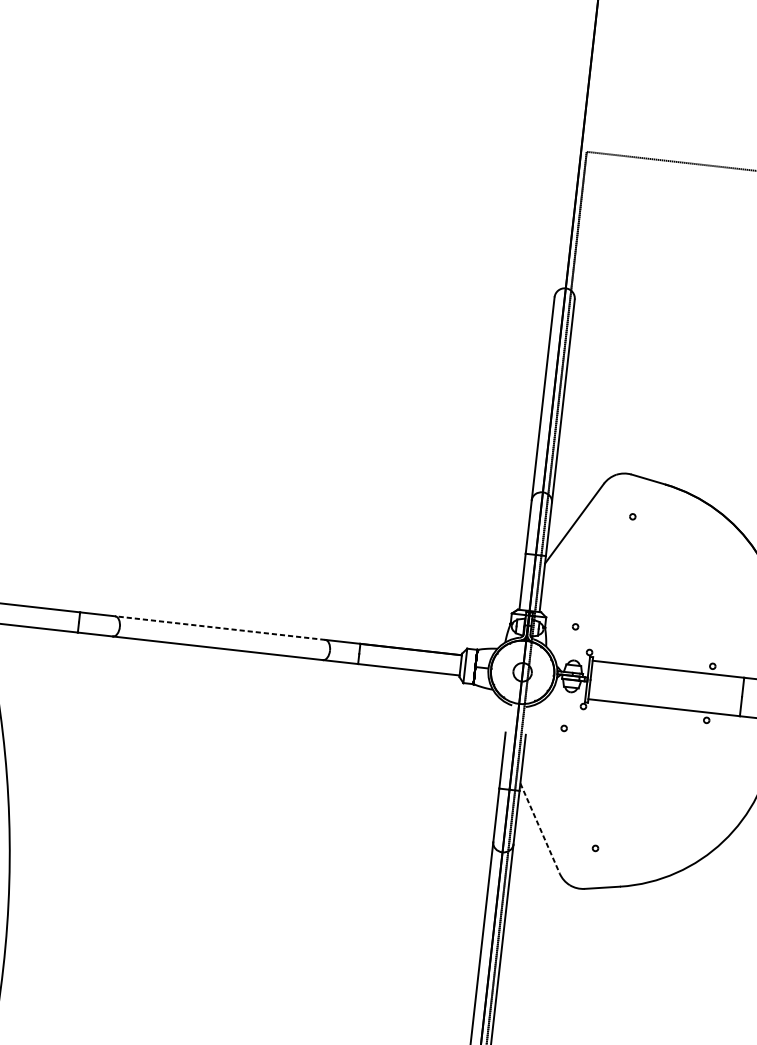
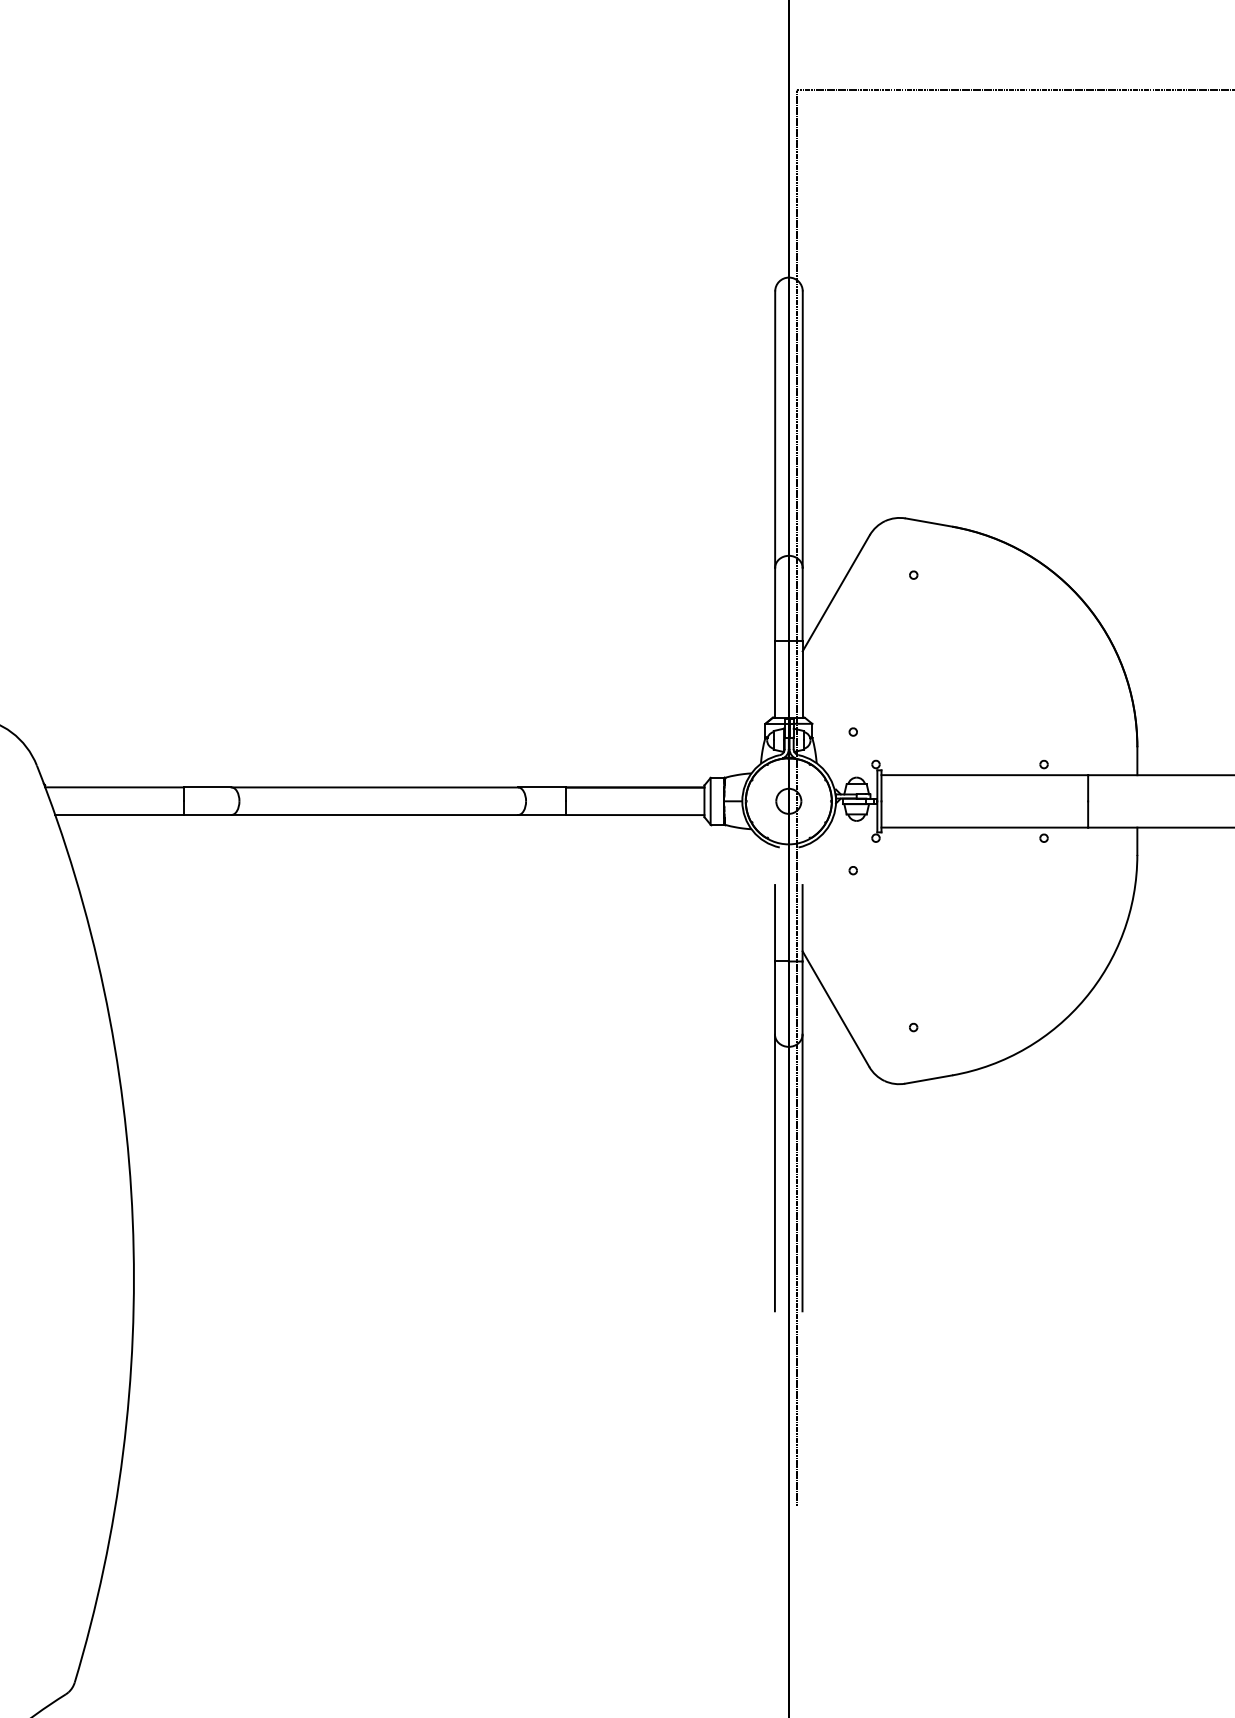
line: (220, 628) -> (374, 787), dashed -> solid
line: (540, 828) -> (836, 1009), dashed -> solid

